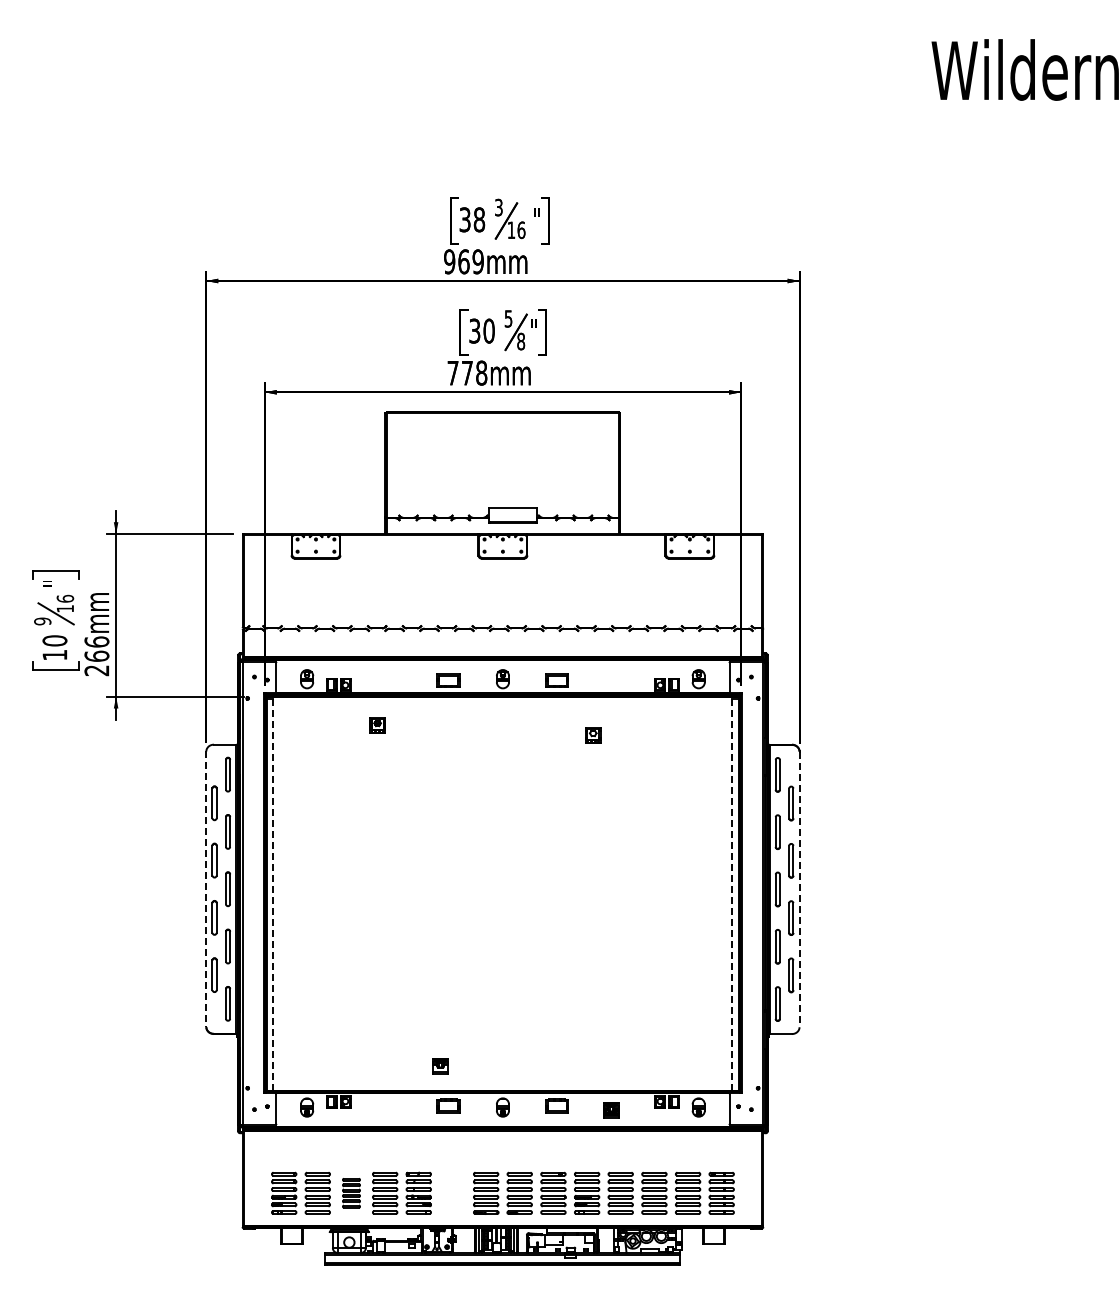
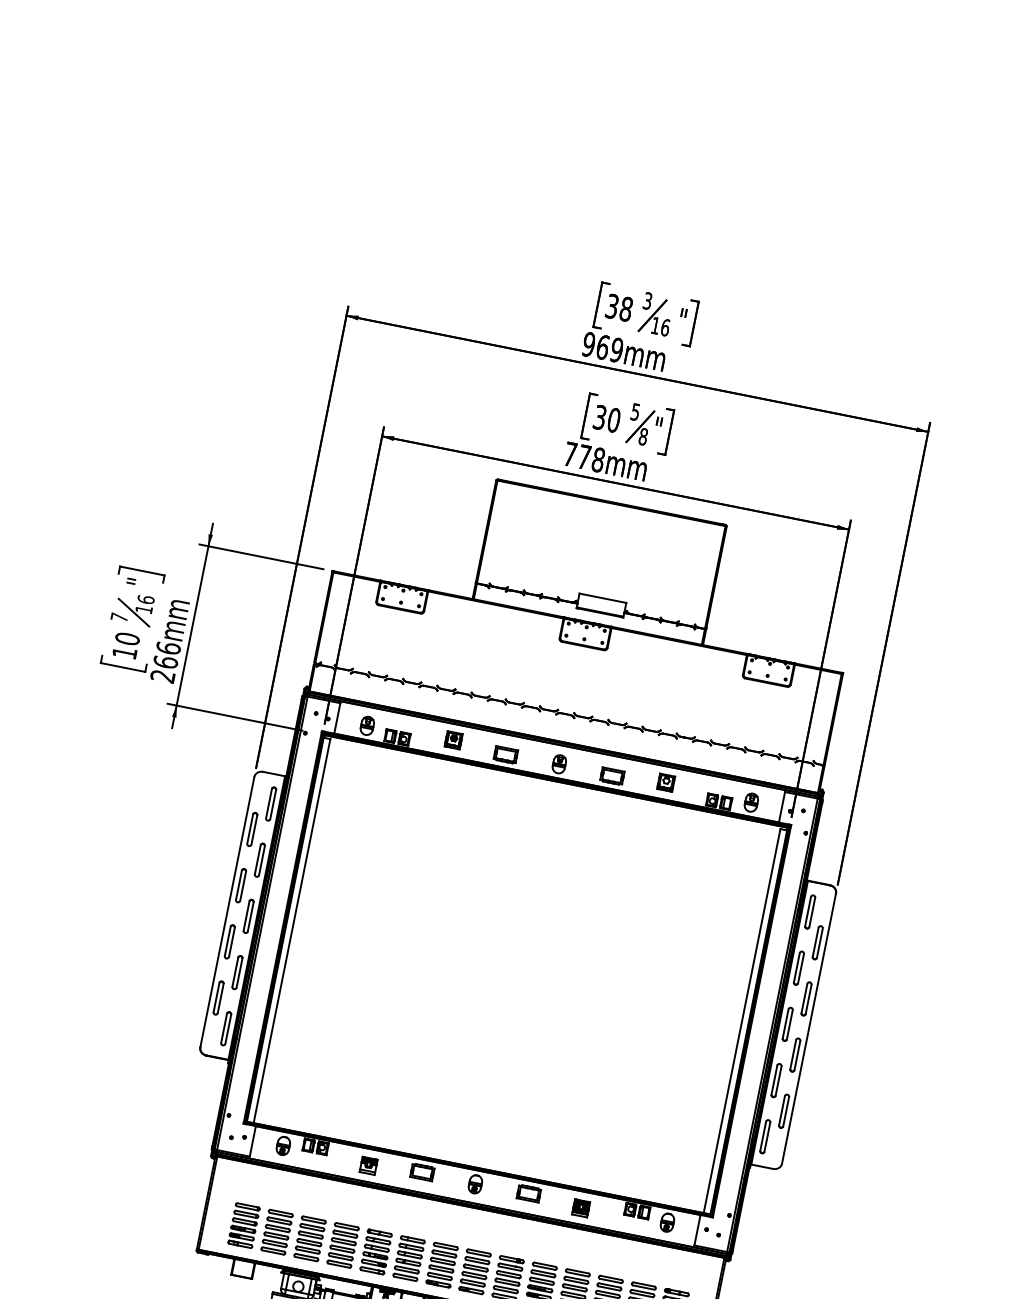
text: (42, 621) -> (119, 617), 9 -> 7
part: (377, 725) -> (453, 740), moved
part: (593, 735) -> (666, 782), moved
line: (206, 889) -> (227, 912), dashed -> solid
line: (799, 889) -> (808, 1028), dashed -> solid
line: (273, 895) -> (291, 931), dashed -> solid
line: (732, 895) -> (742, 1021), dashed -> solid
part: (440, 1066) -> (368, 1166), moved
part: (351, 1192) -> (310, 1237), size x1.43
part: (452, 1192) -> (409, 1257), added

